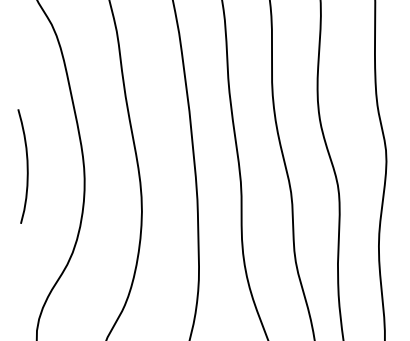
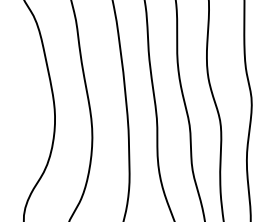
curve: (27, 166) -> (17, 108), removed

